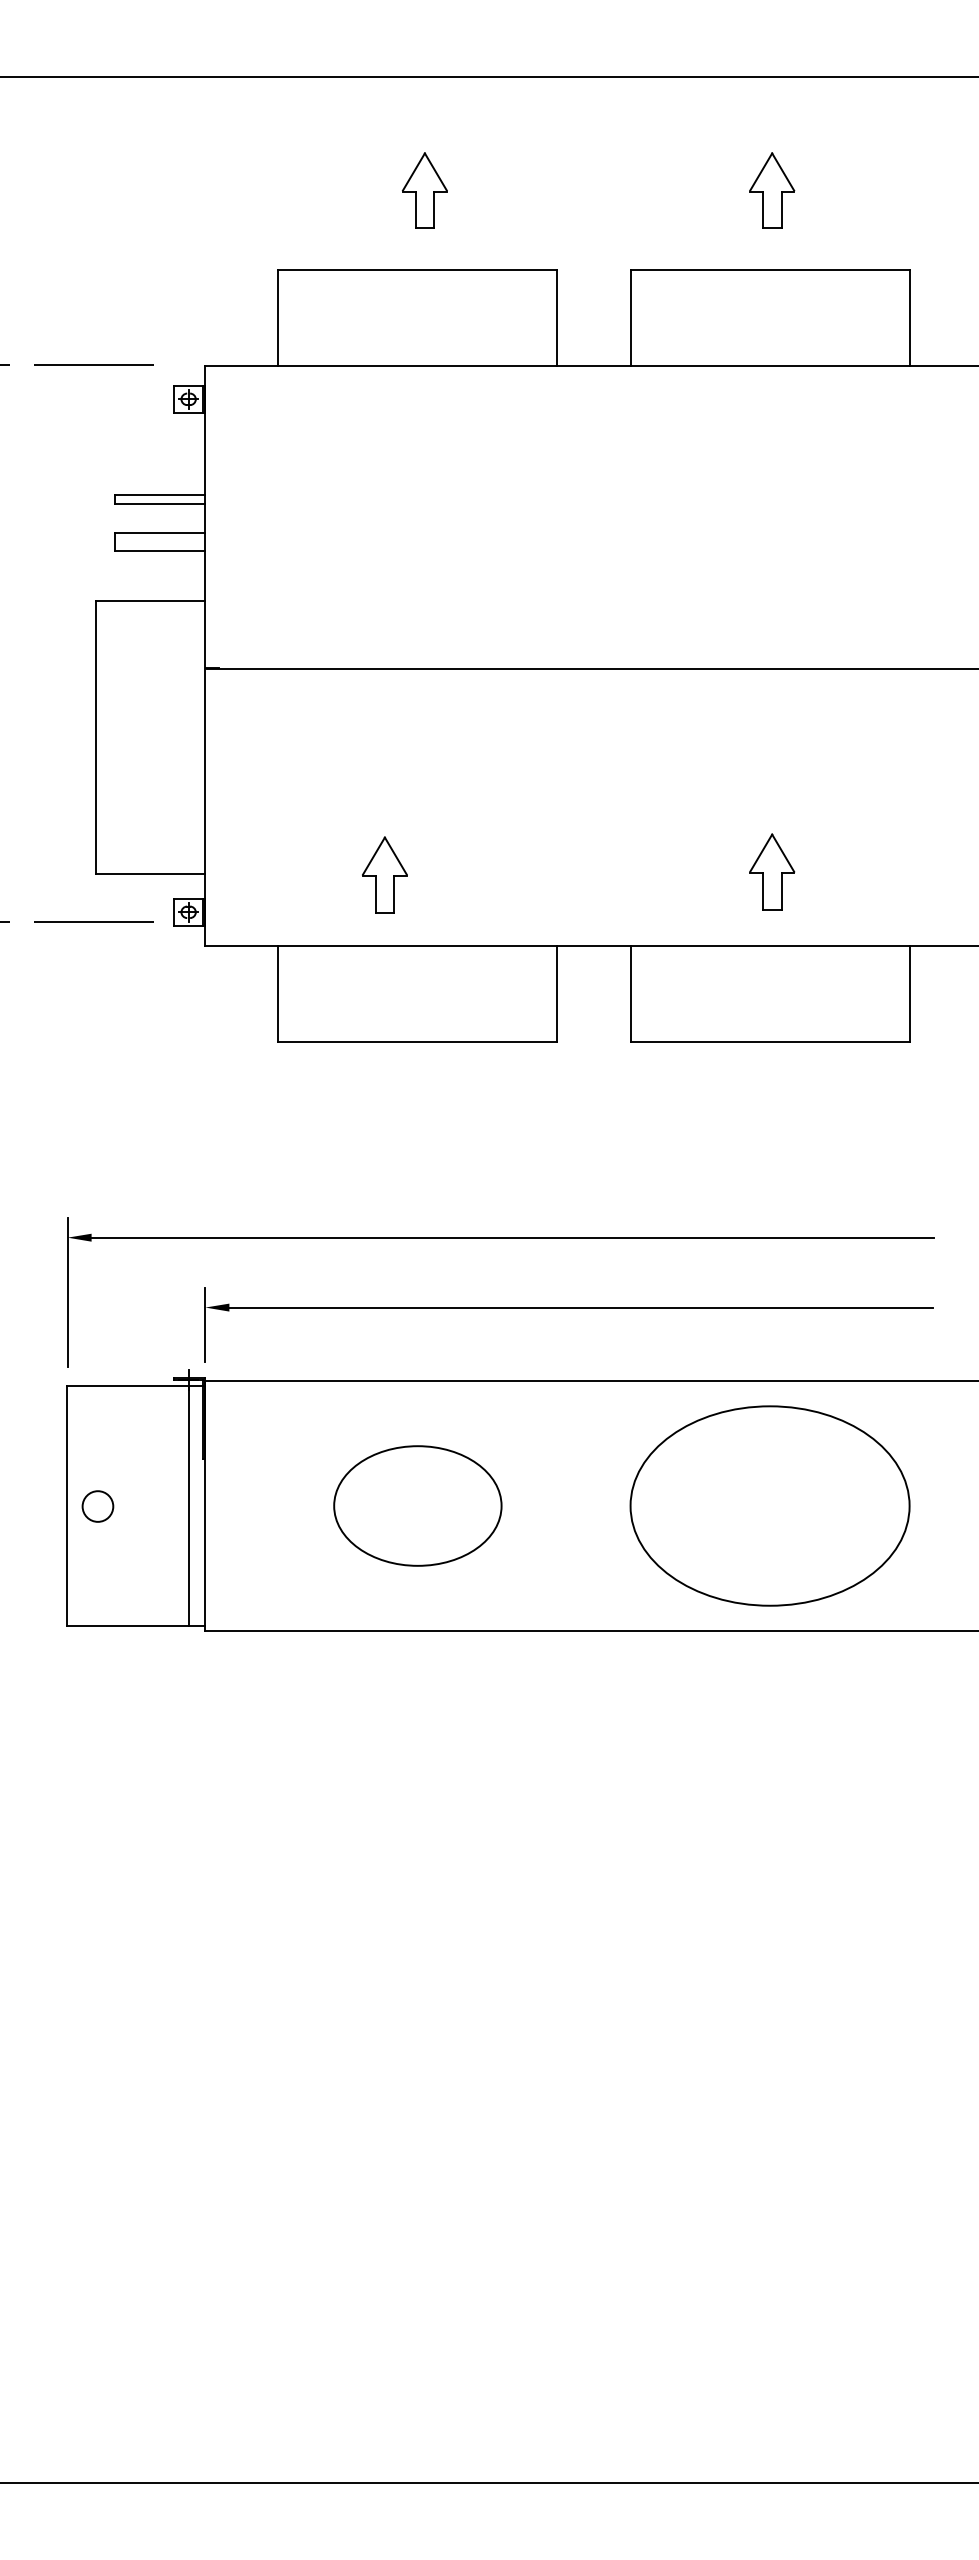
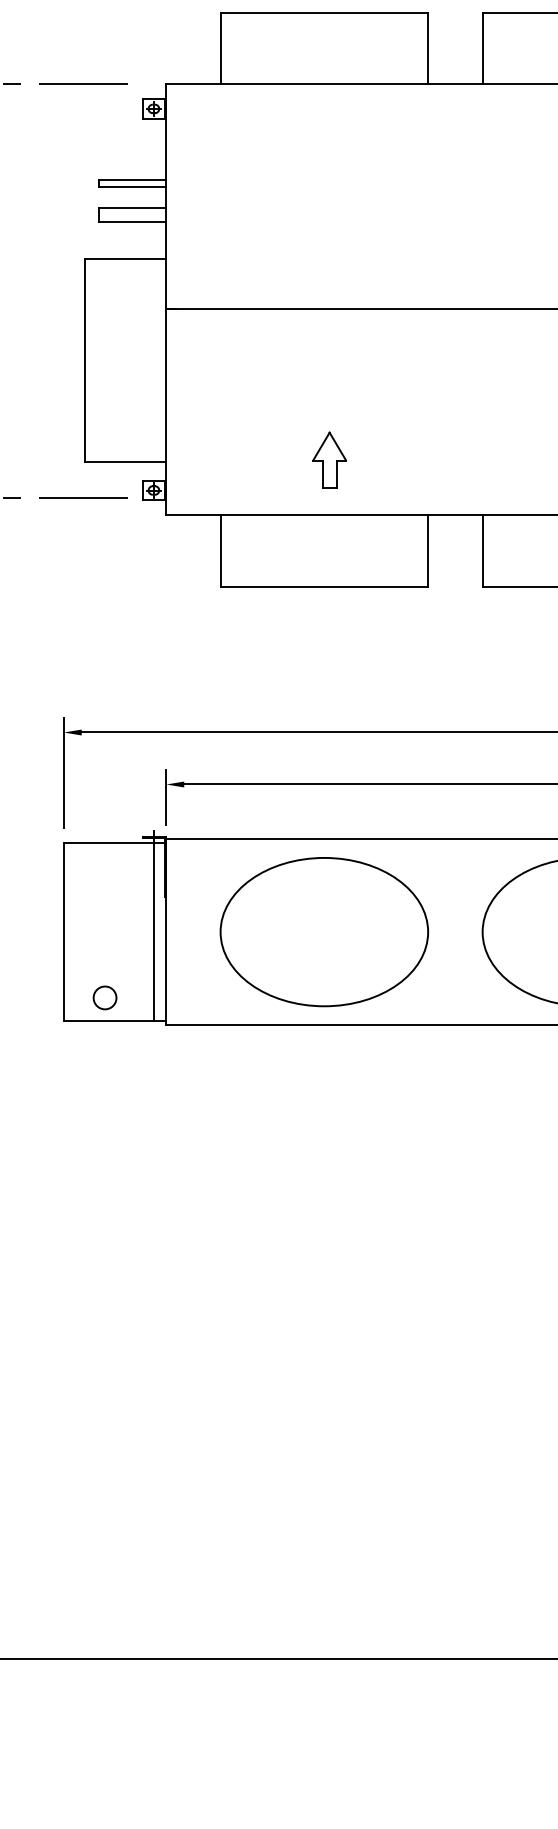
part: (384, 874) -> (329, 460), moved
part: (417, 1505) -> (324, 931), size x1.67
circle: (97, 1506) -> (104, 997), moved

